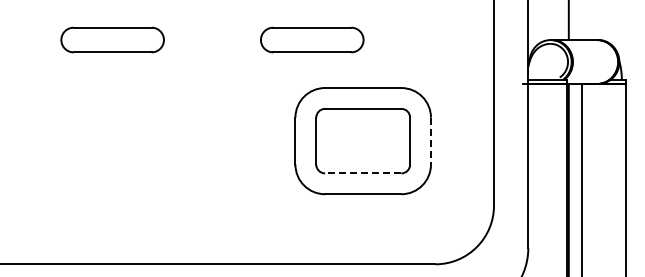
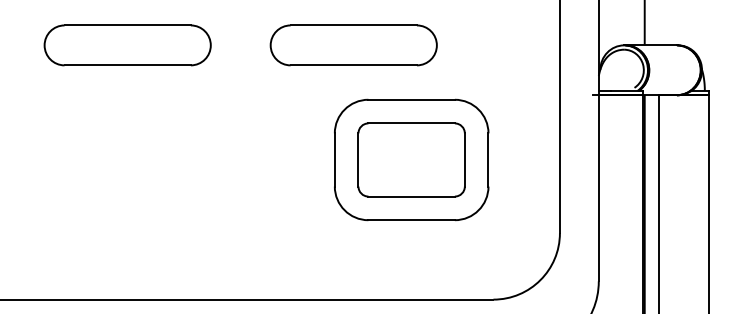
part: (112, 39) -> (127, 44), size x1.43
part: (312, 39) -> (354, 44), size x1.43
line: (430, 141) -> (487, 160), dashed -> solid
line: (362, 173) -> (410, 196), dashed -> solid

